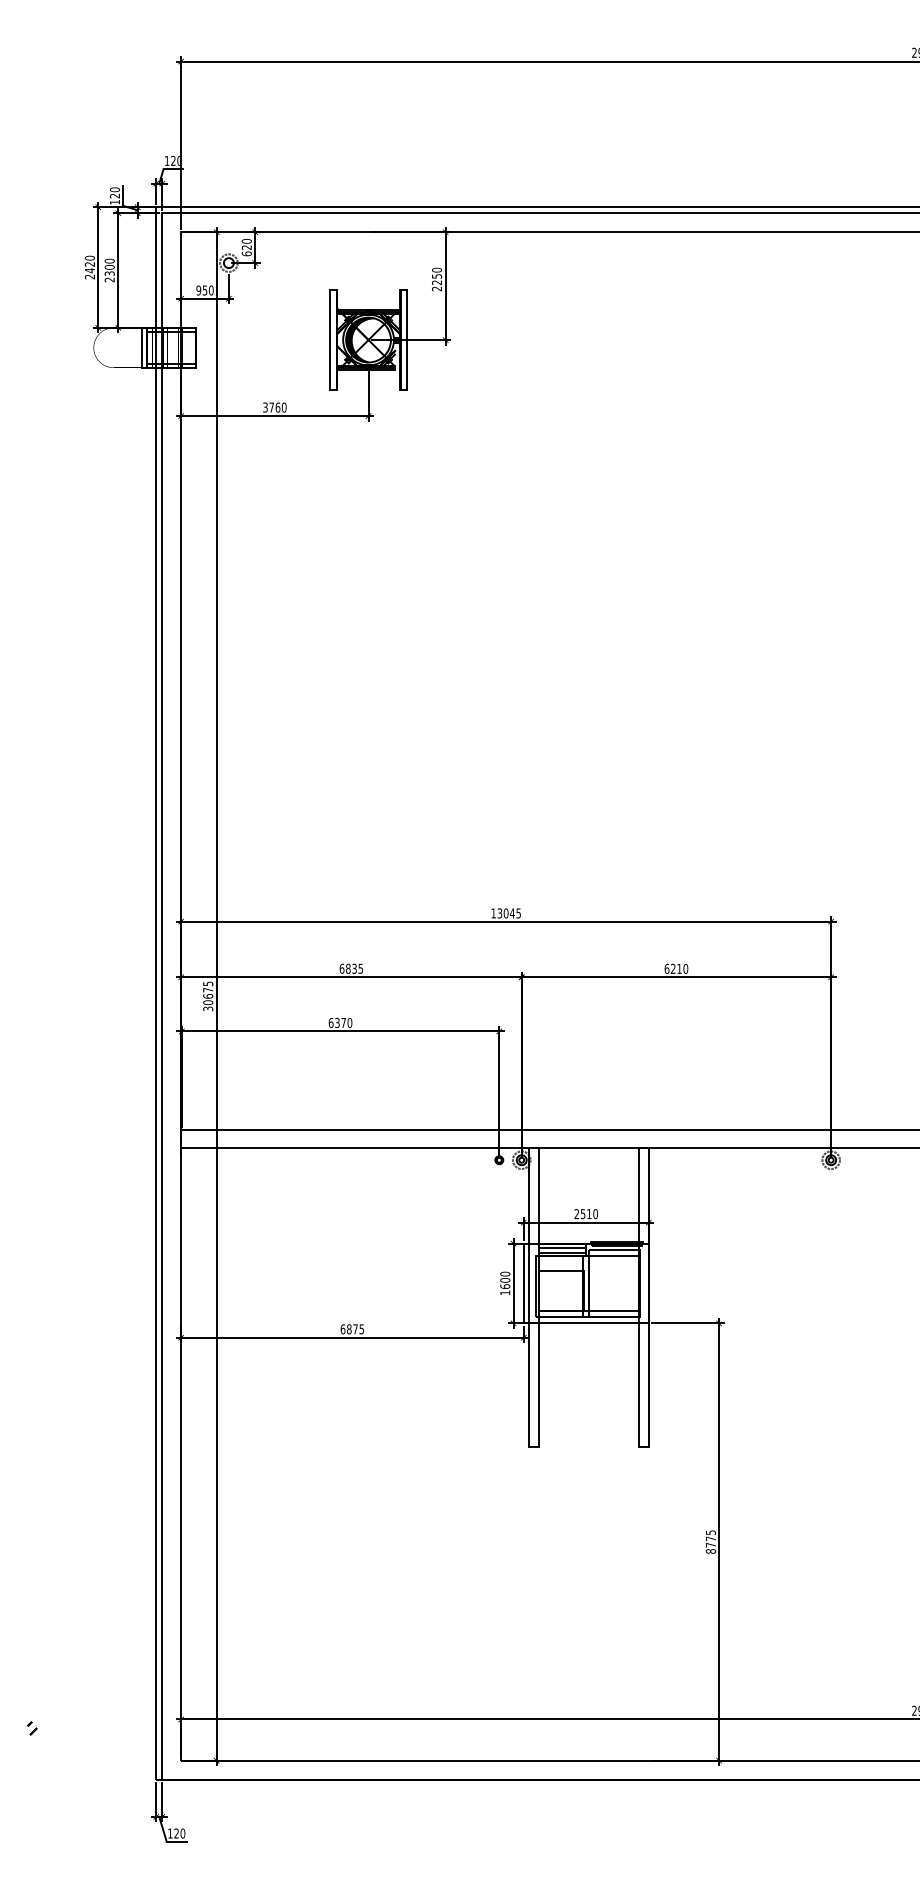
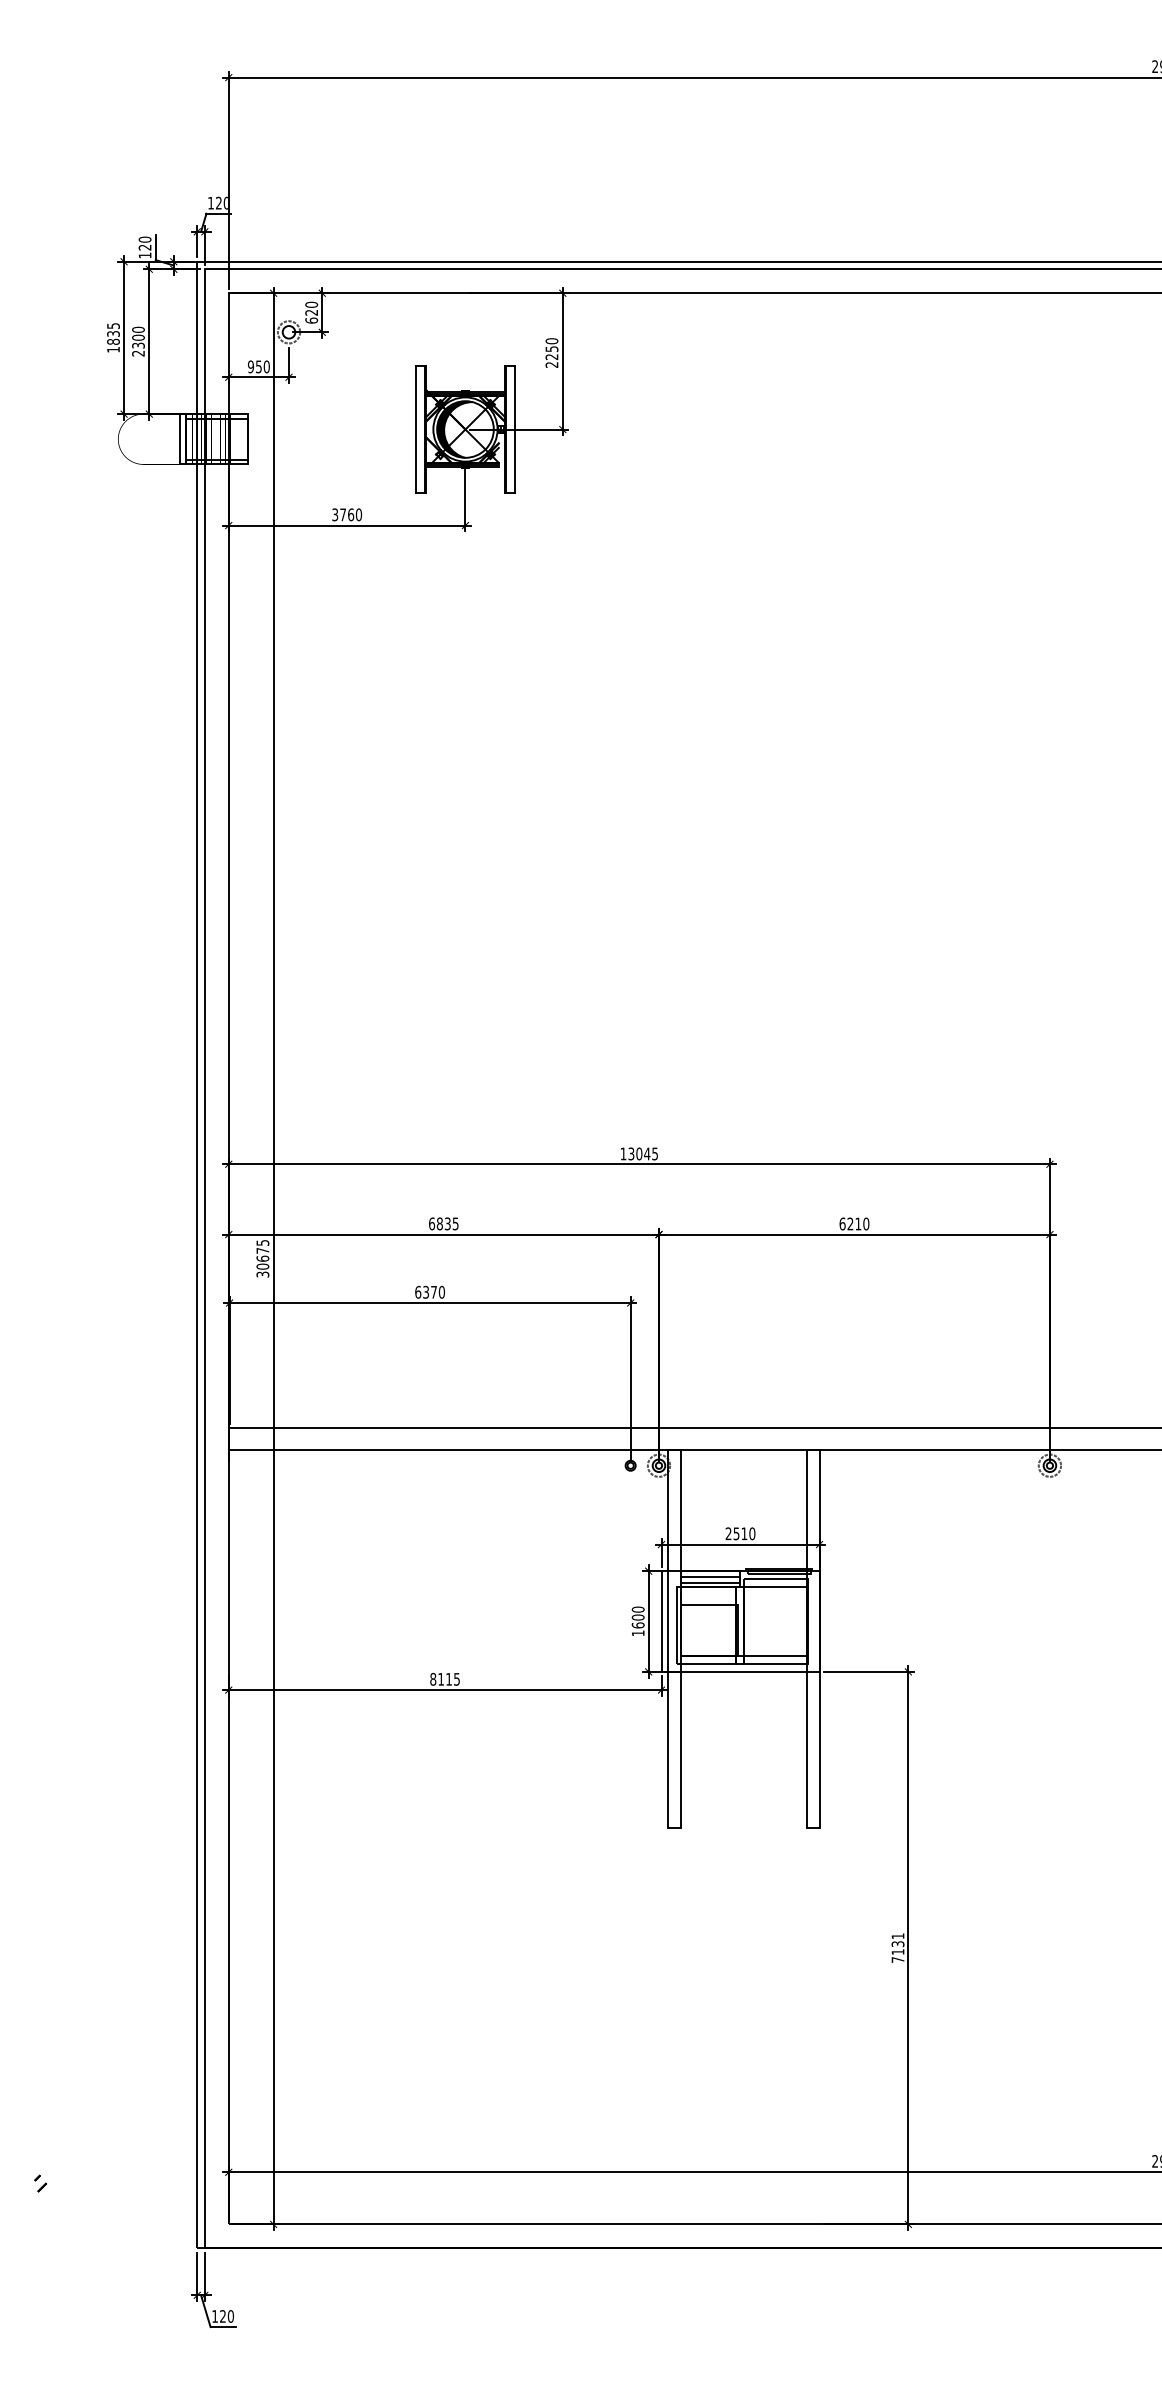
text: (89, 267) -> (113, 337), 2420 -> 1835
text: (348, 1328) -> (440, 1678), 6875 -> 8115
text: (710, 1541) -> (897, 1947), 8775 -> 7131

